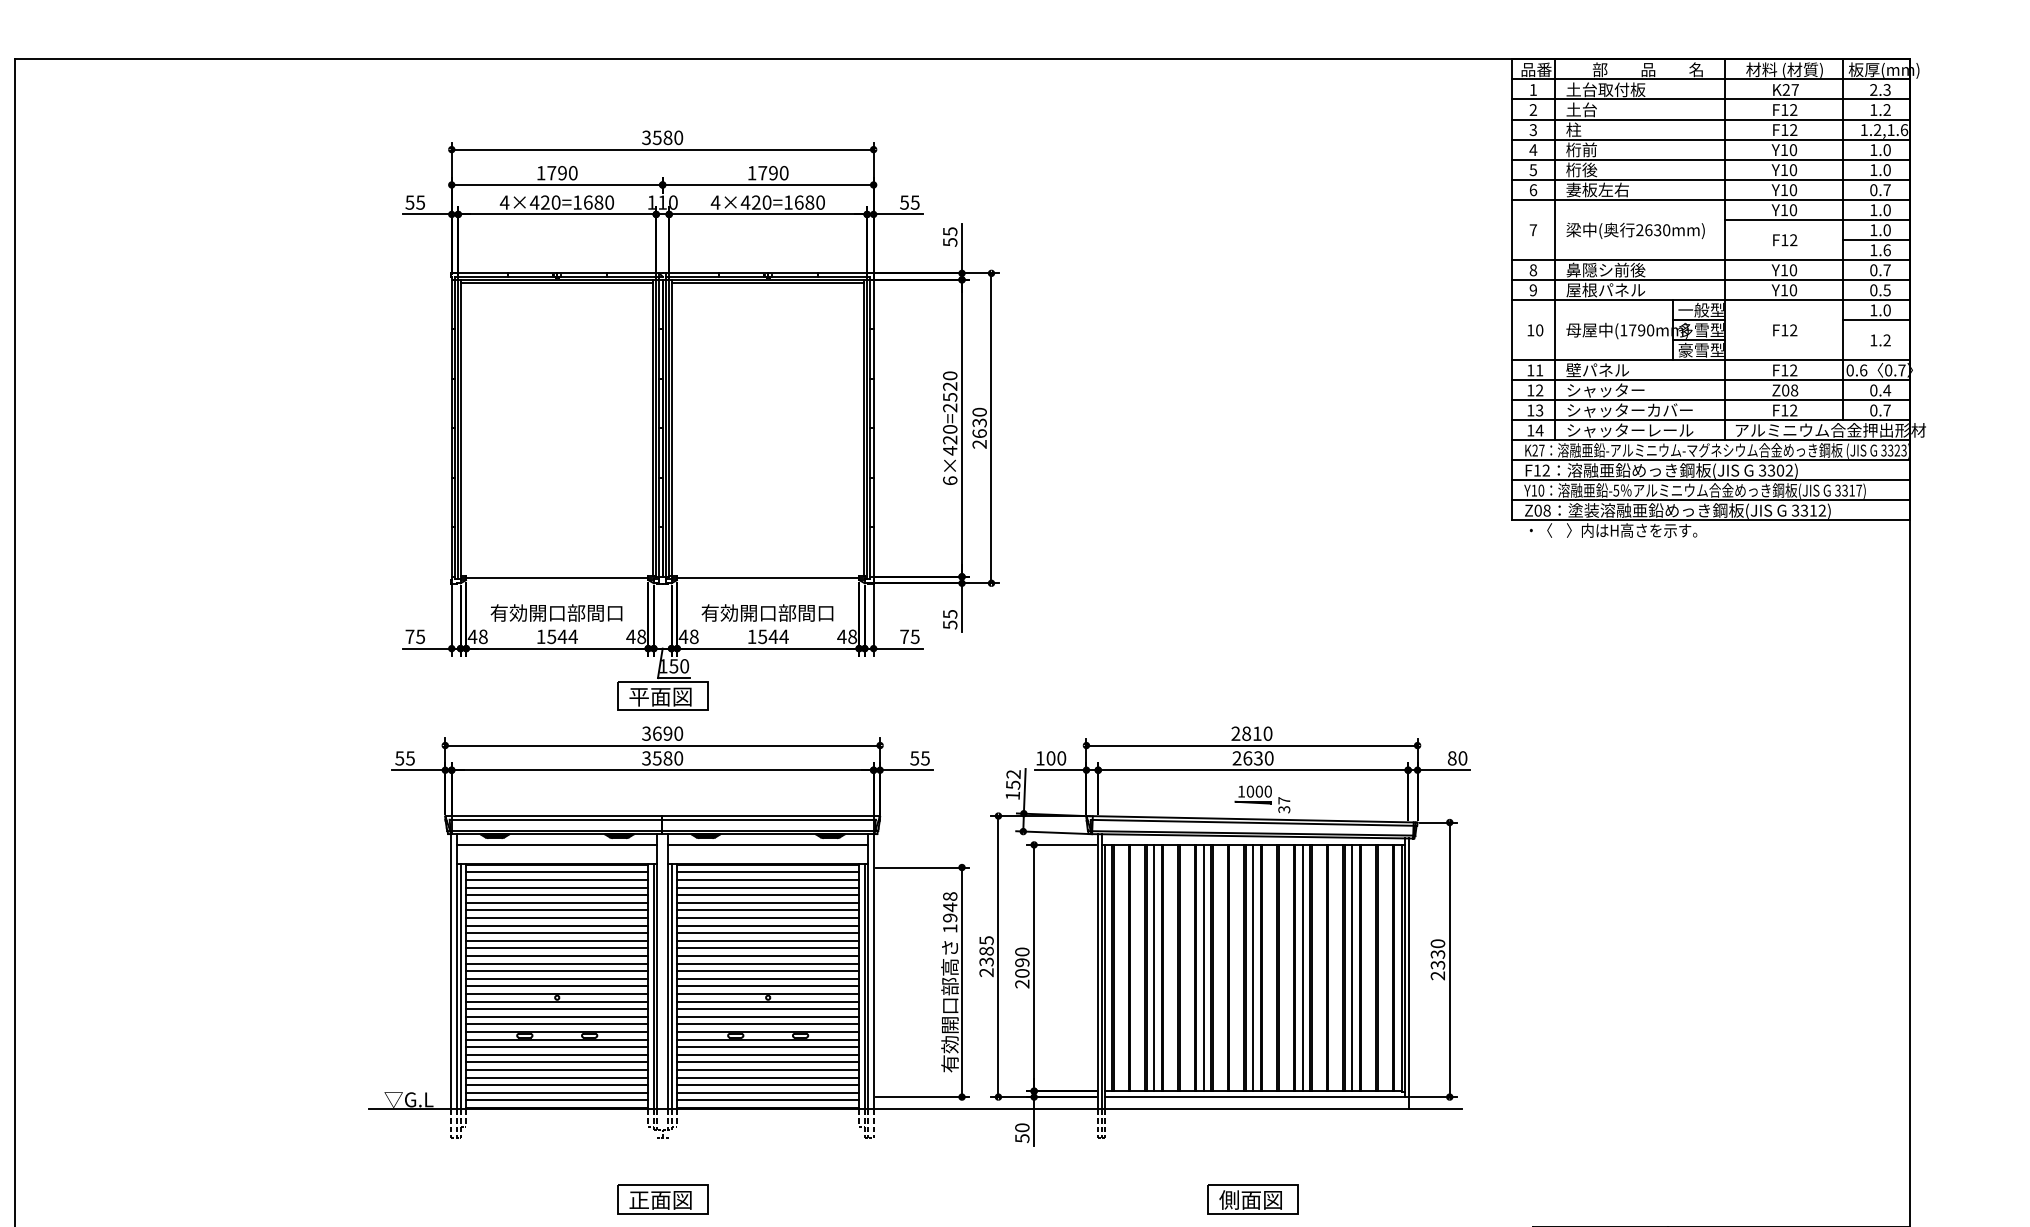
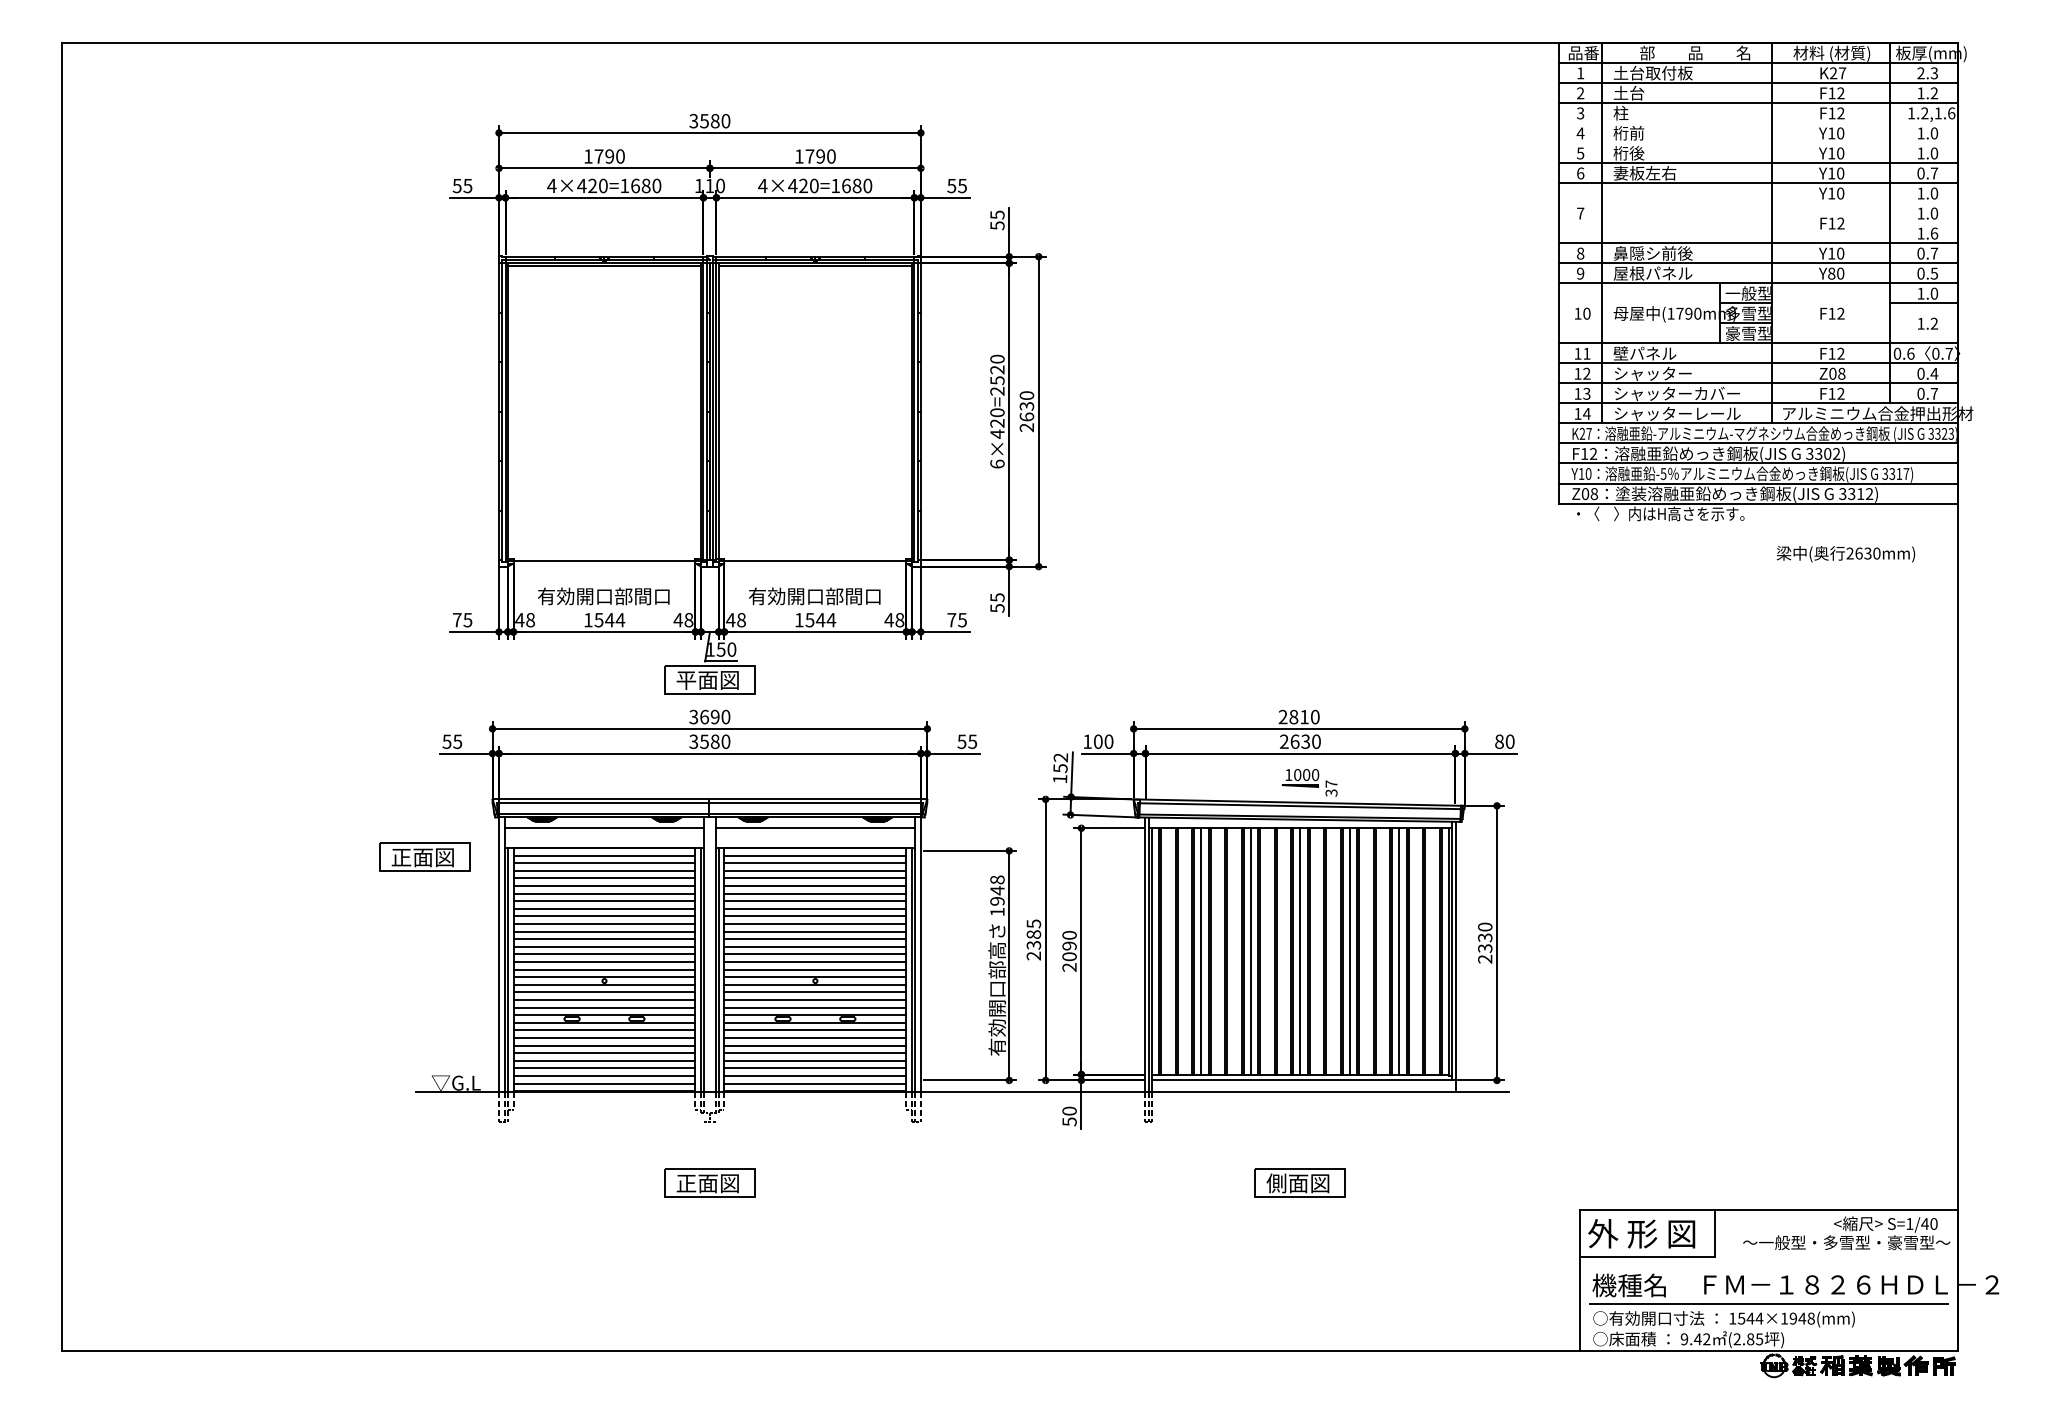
line: (1711, 139) -> (1758, 122), removed
line: (1711, 159) -> (1758, 142), removed
line: (1817, 220) -> (1864, 203), removed
text: (1635, 231) -> (1845, 554), moved
line: (1876, 240) -> (1923, 223), removed
text: (1784, 290) -> (1831, 273), Y10 -> Y80
part: (377, 873) -> (424, 856), added

